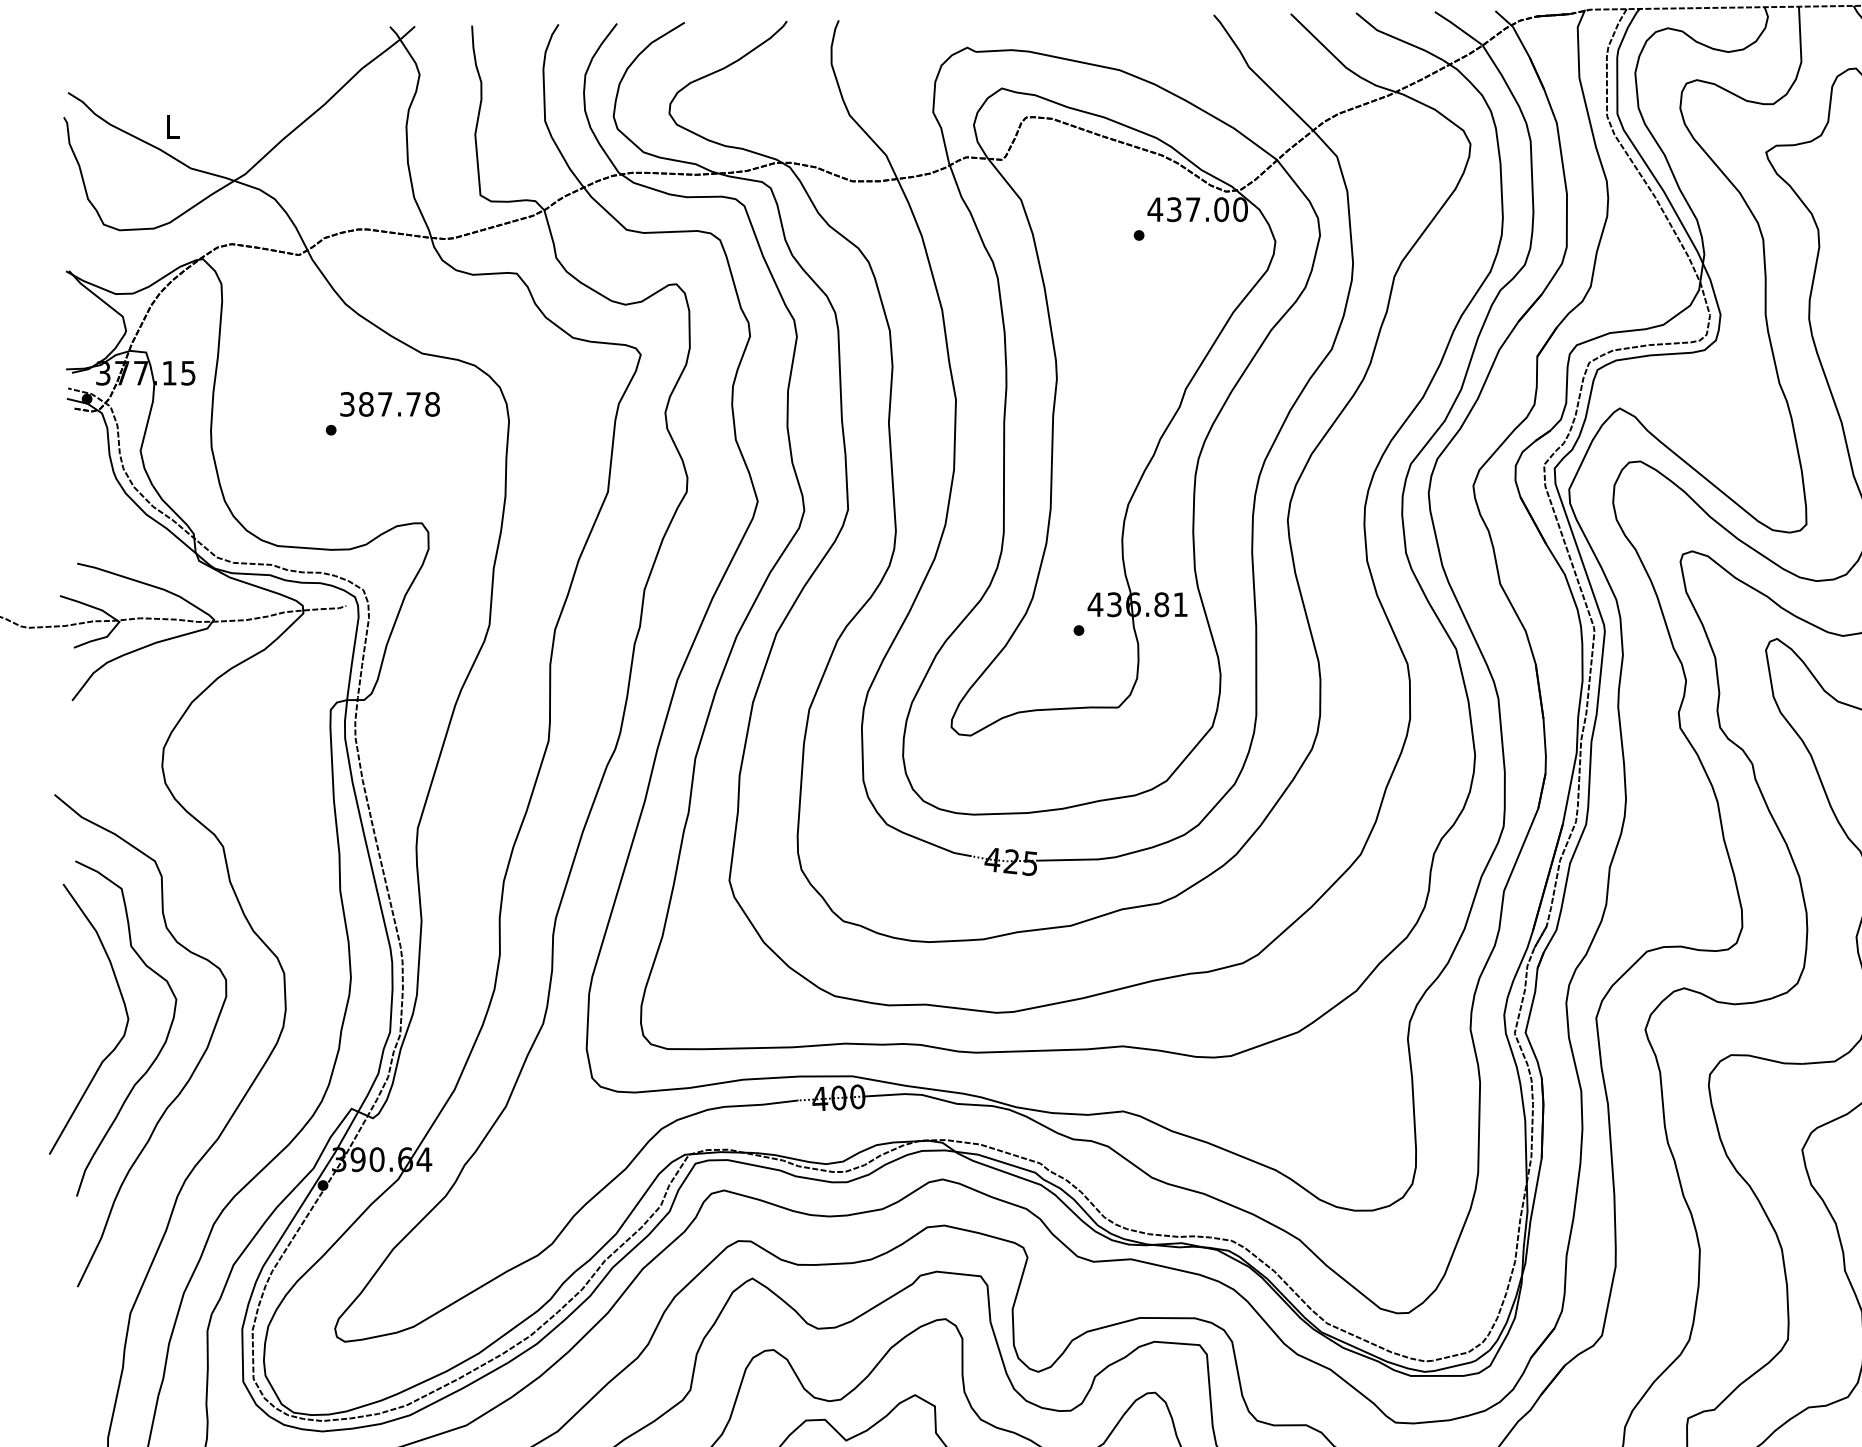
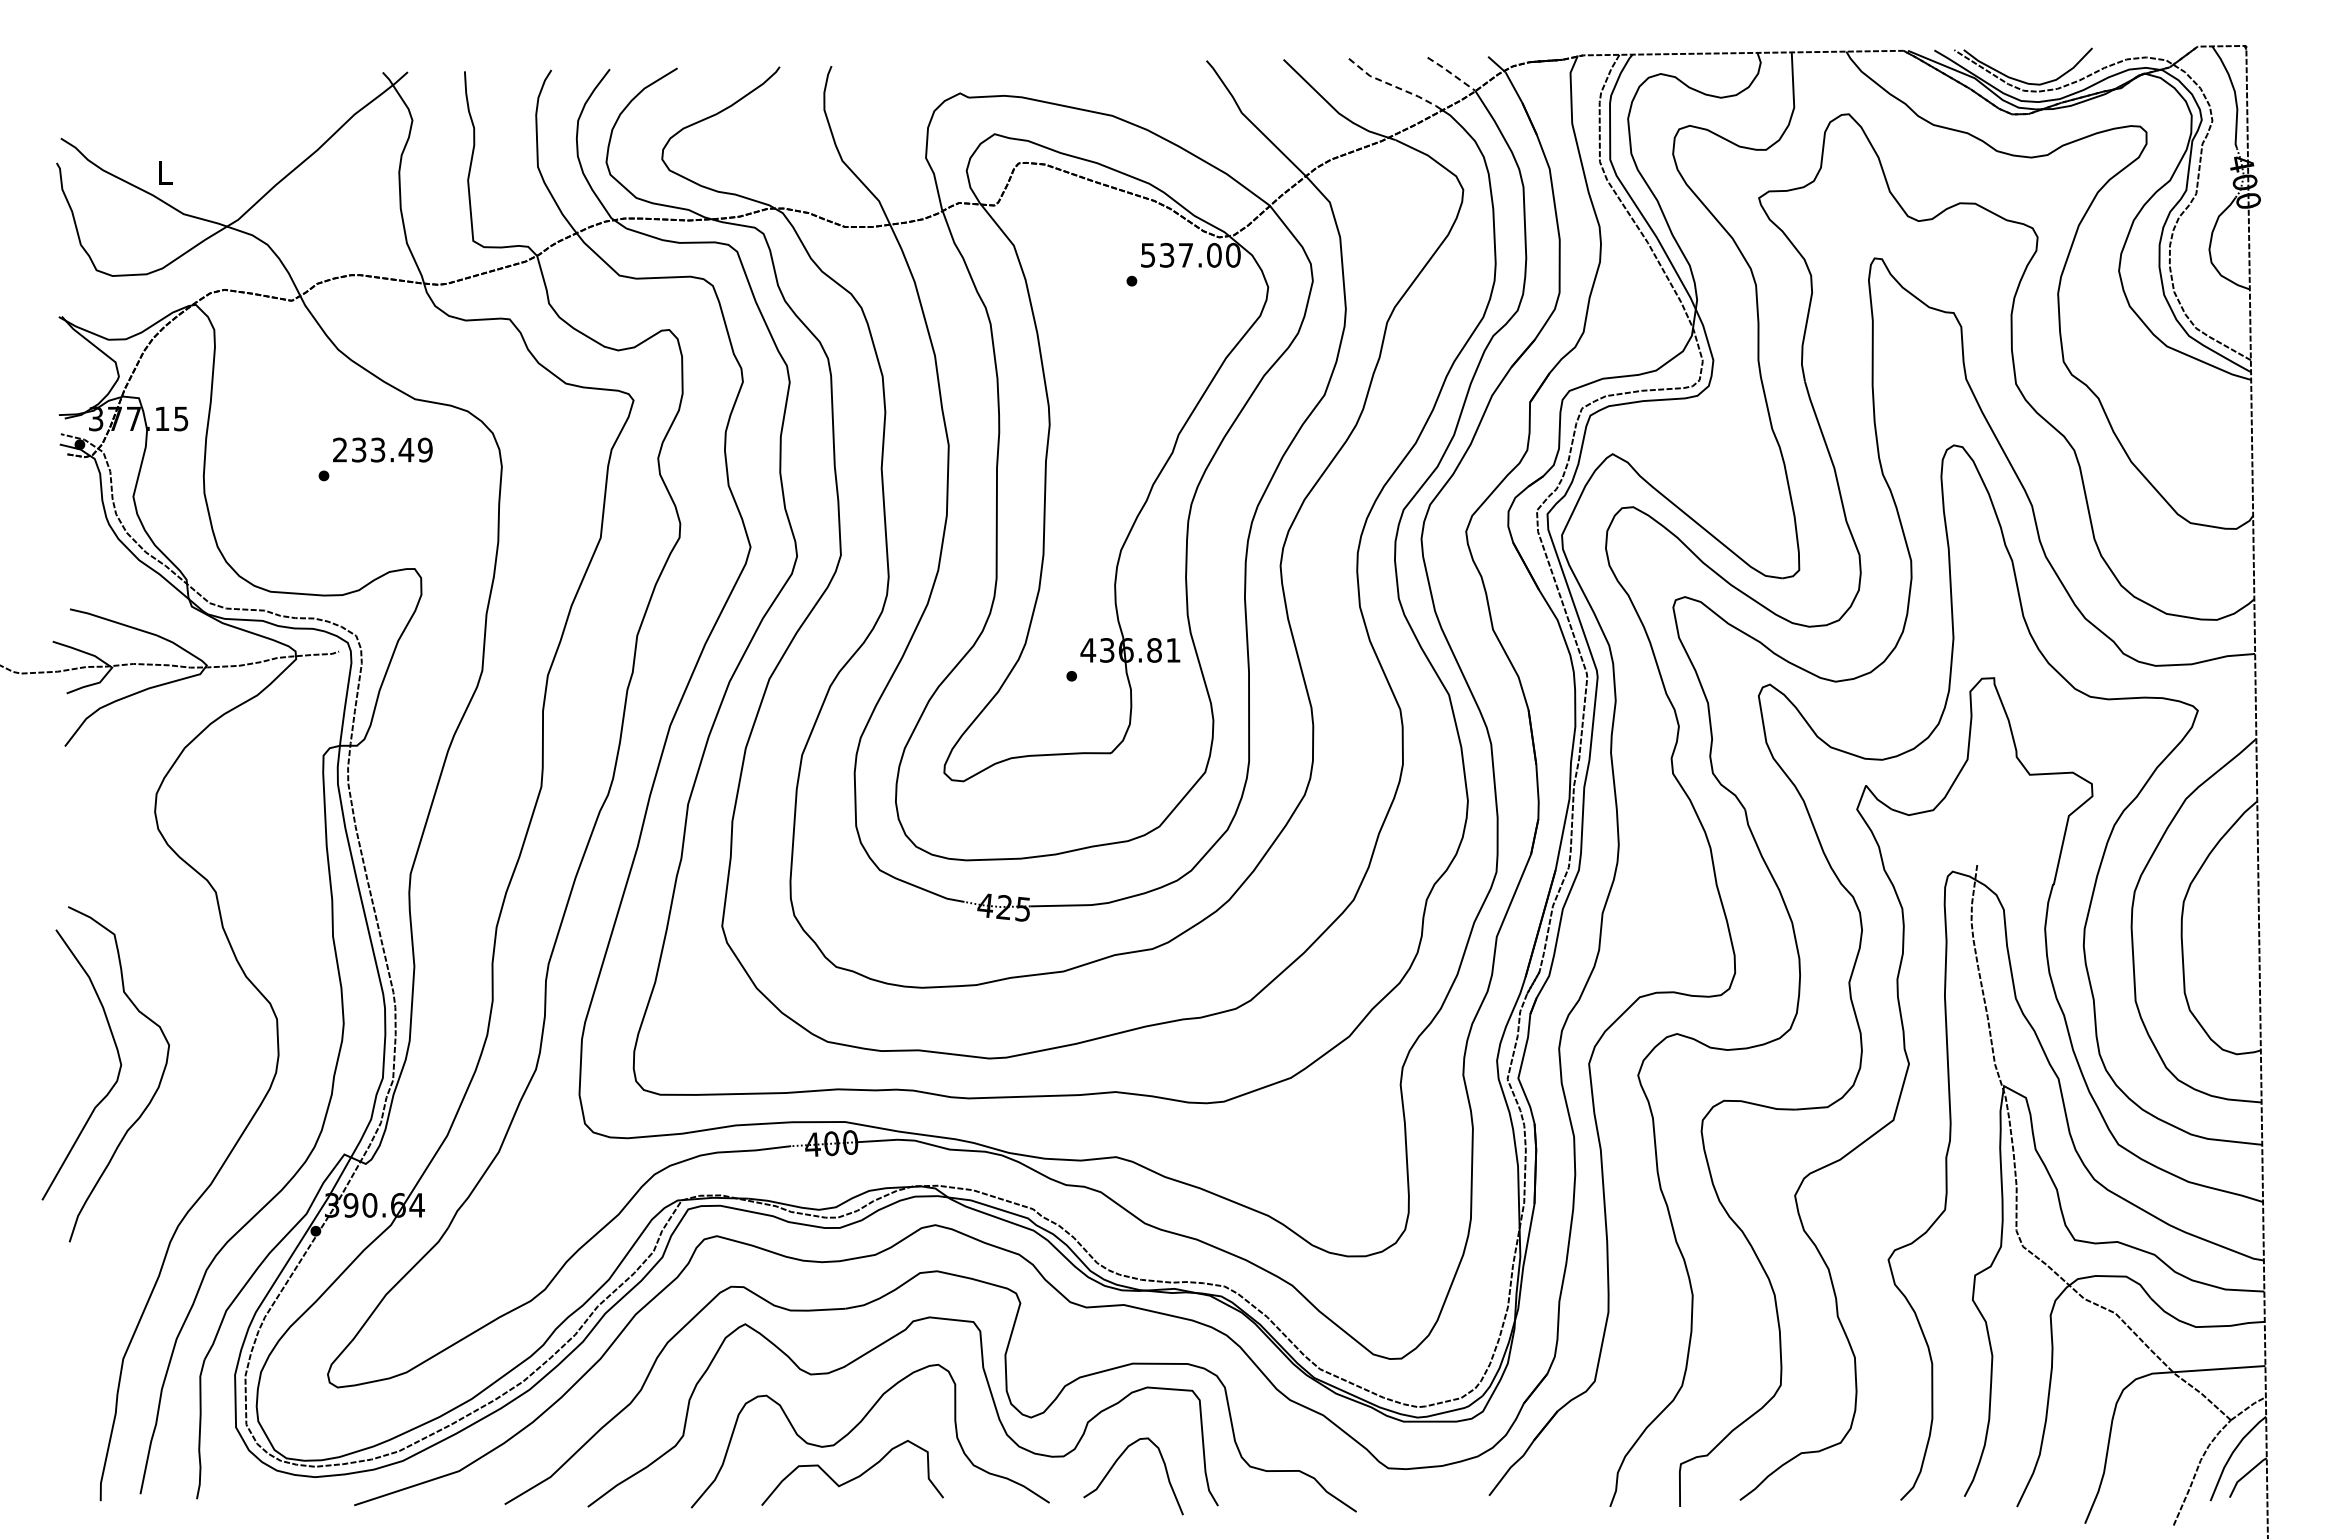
line: (1458, 27) -> (1451, 73), solid -> dashed
line: (1397, 38) -> (1390, 84), solid -> dashed
text: (1154, 209) -> (1147, 255), 437.00 -> 537.00
text: (389, 403) -> (382, 449), 387.78 -> 233.49
curve: (194, 1067) -> (187, 1113), removed

